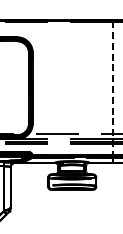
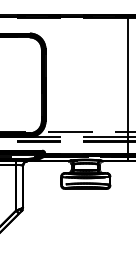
line: (113, 88) -> (127, 85), dashed -> solid

